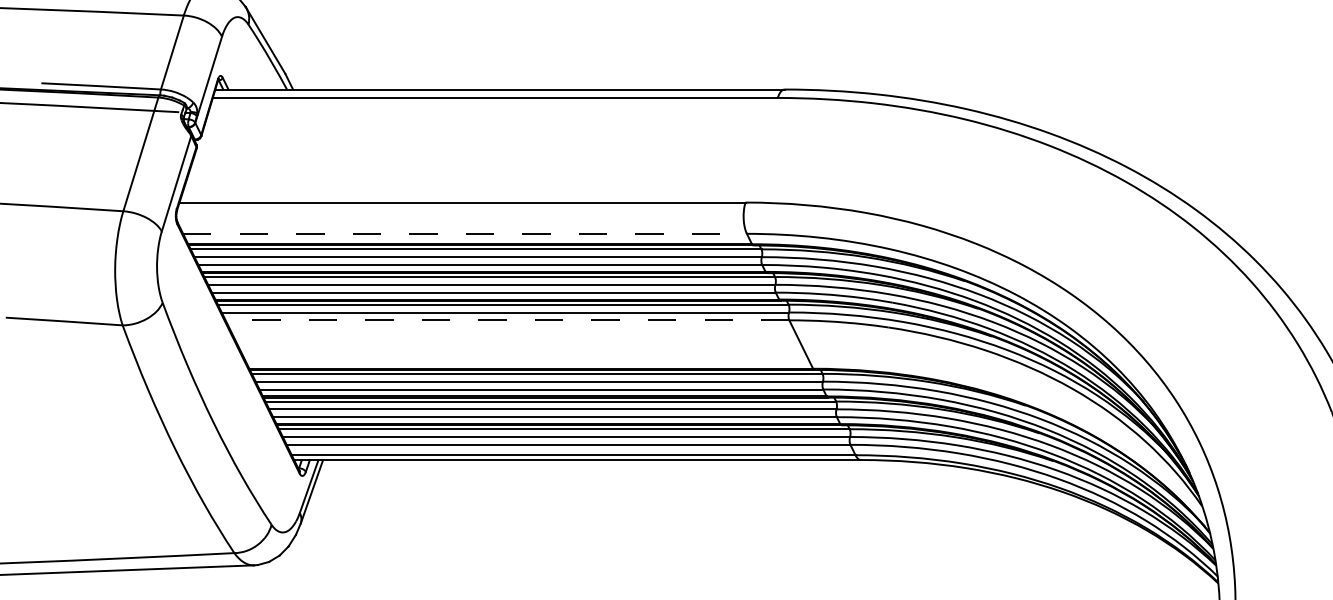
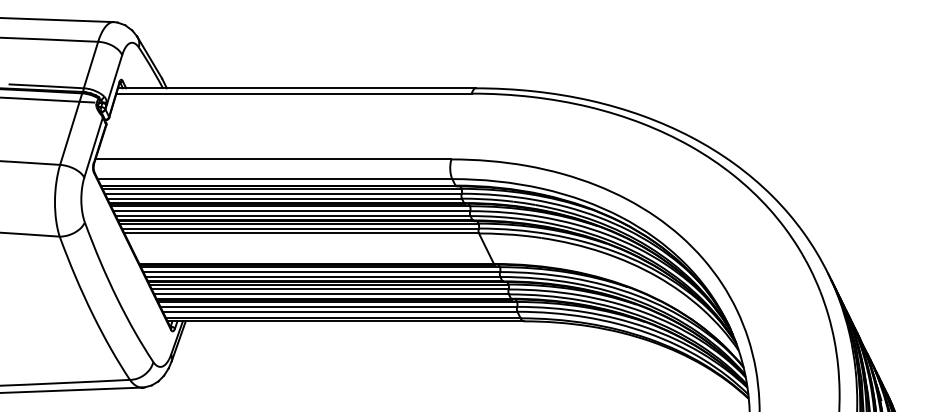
line: (465, 234) -> (275, 179), dashed -> solid
line: (507, 320) -> (301, 233), dashed -> solid

